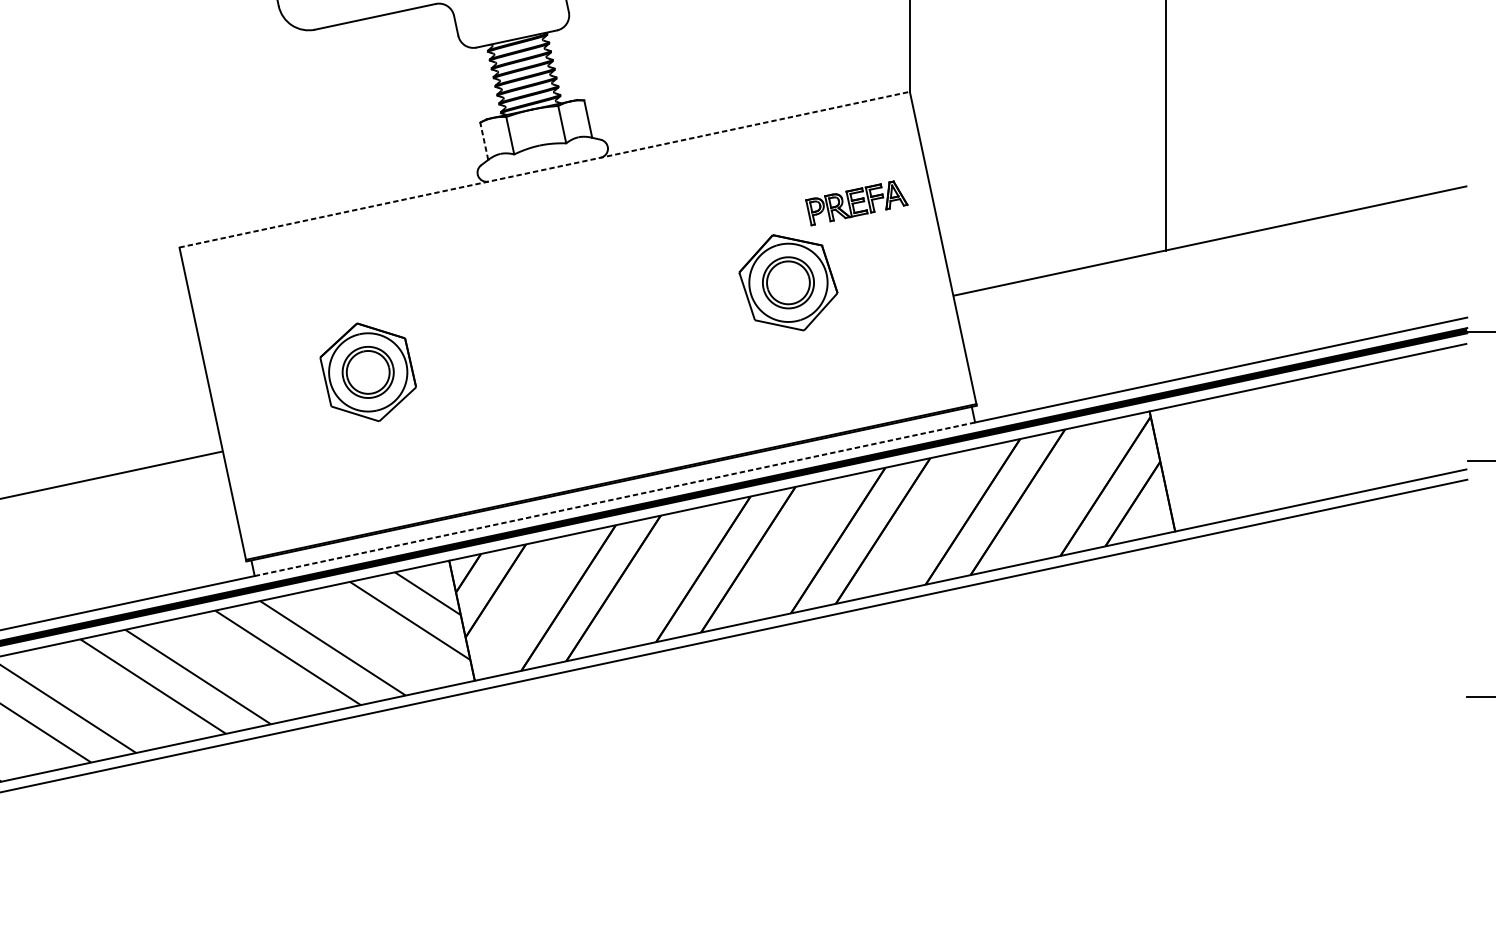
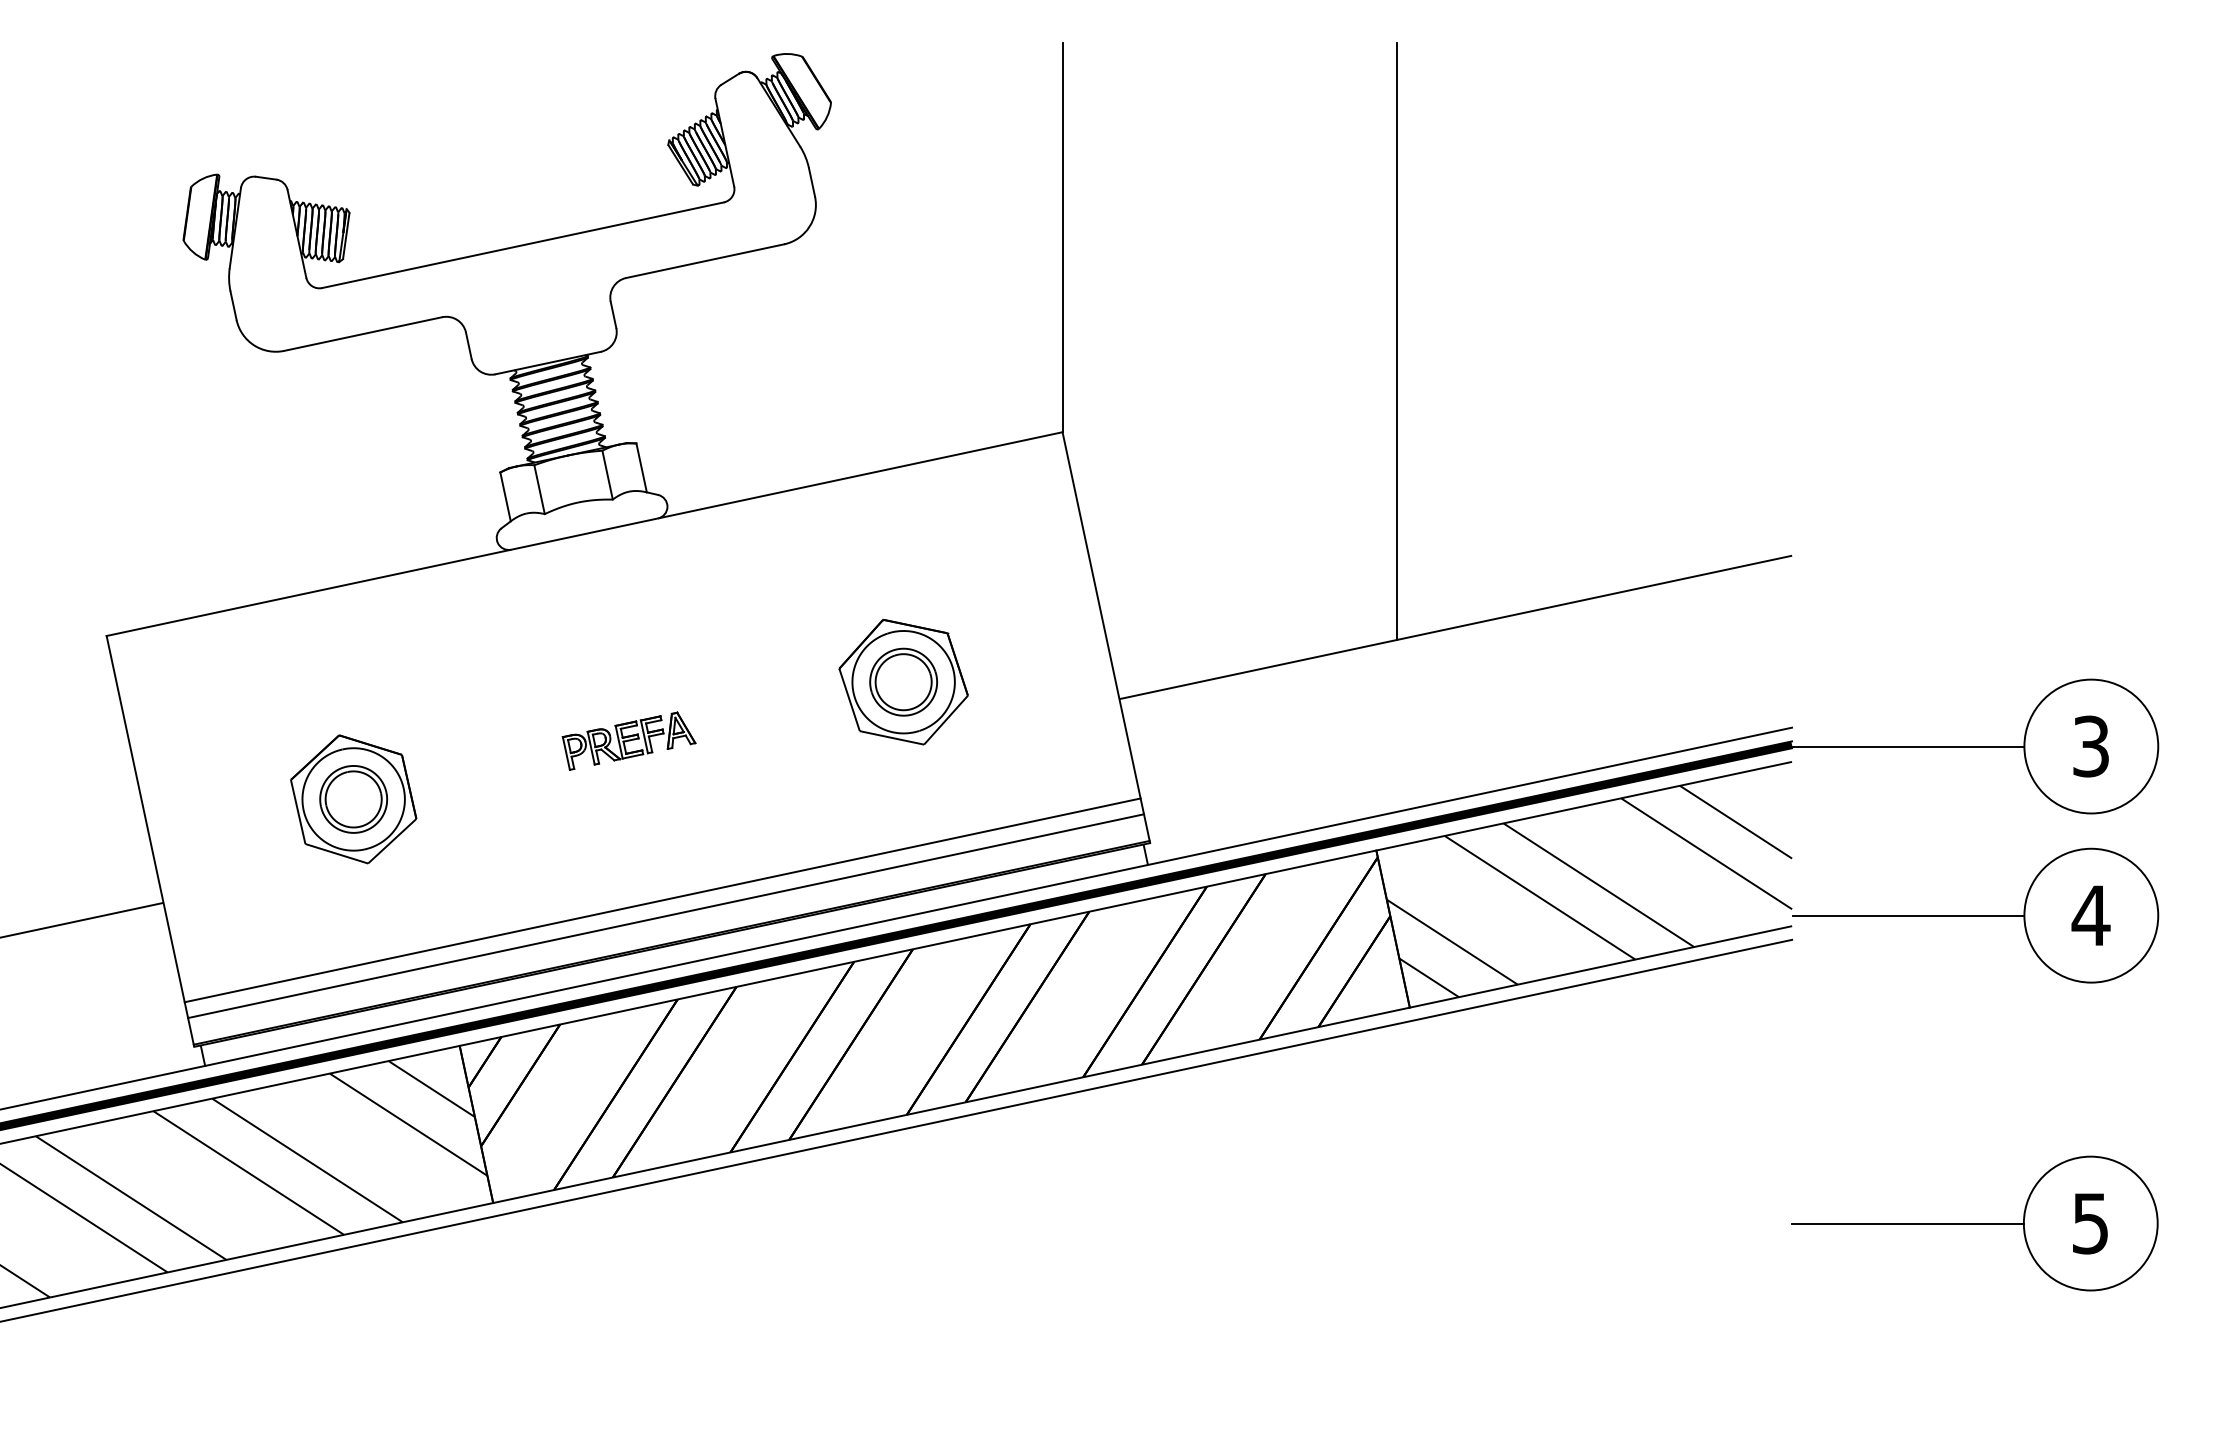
line: (484, 140) -> (505, 496), dashed -> solid
line: (544, 169) -> (584, 534), dashed -> solid
part: (856, 202) -> (628, 740), moved
hatch: (1312, 442) -> (1589, 891), added
line: (604, 449) -> (662, 900), added
line: (607, 461) -> (666, 916), added
line: (614, 499) -> (676, 965), dashed -> solid
hatch: (808, 543) -> (929, 1023), added

